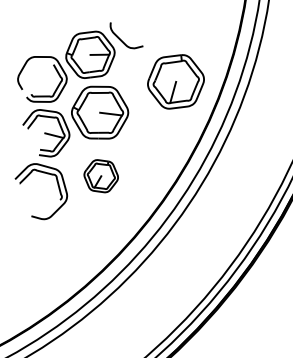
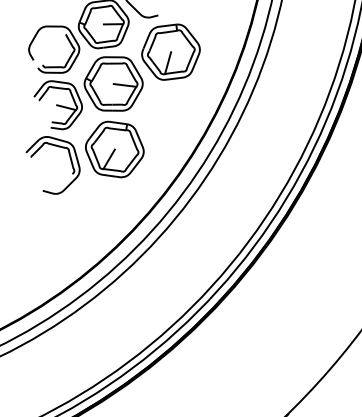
part: (175, 81) -> (170, 51), moved
part: (100, 176) -> (114, 149), size x1.67

